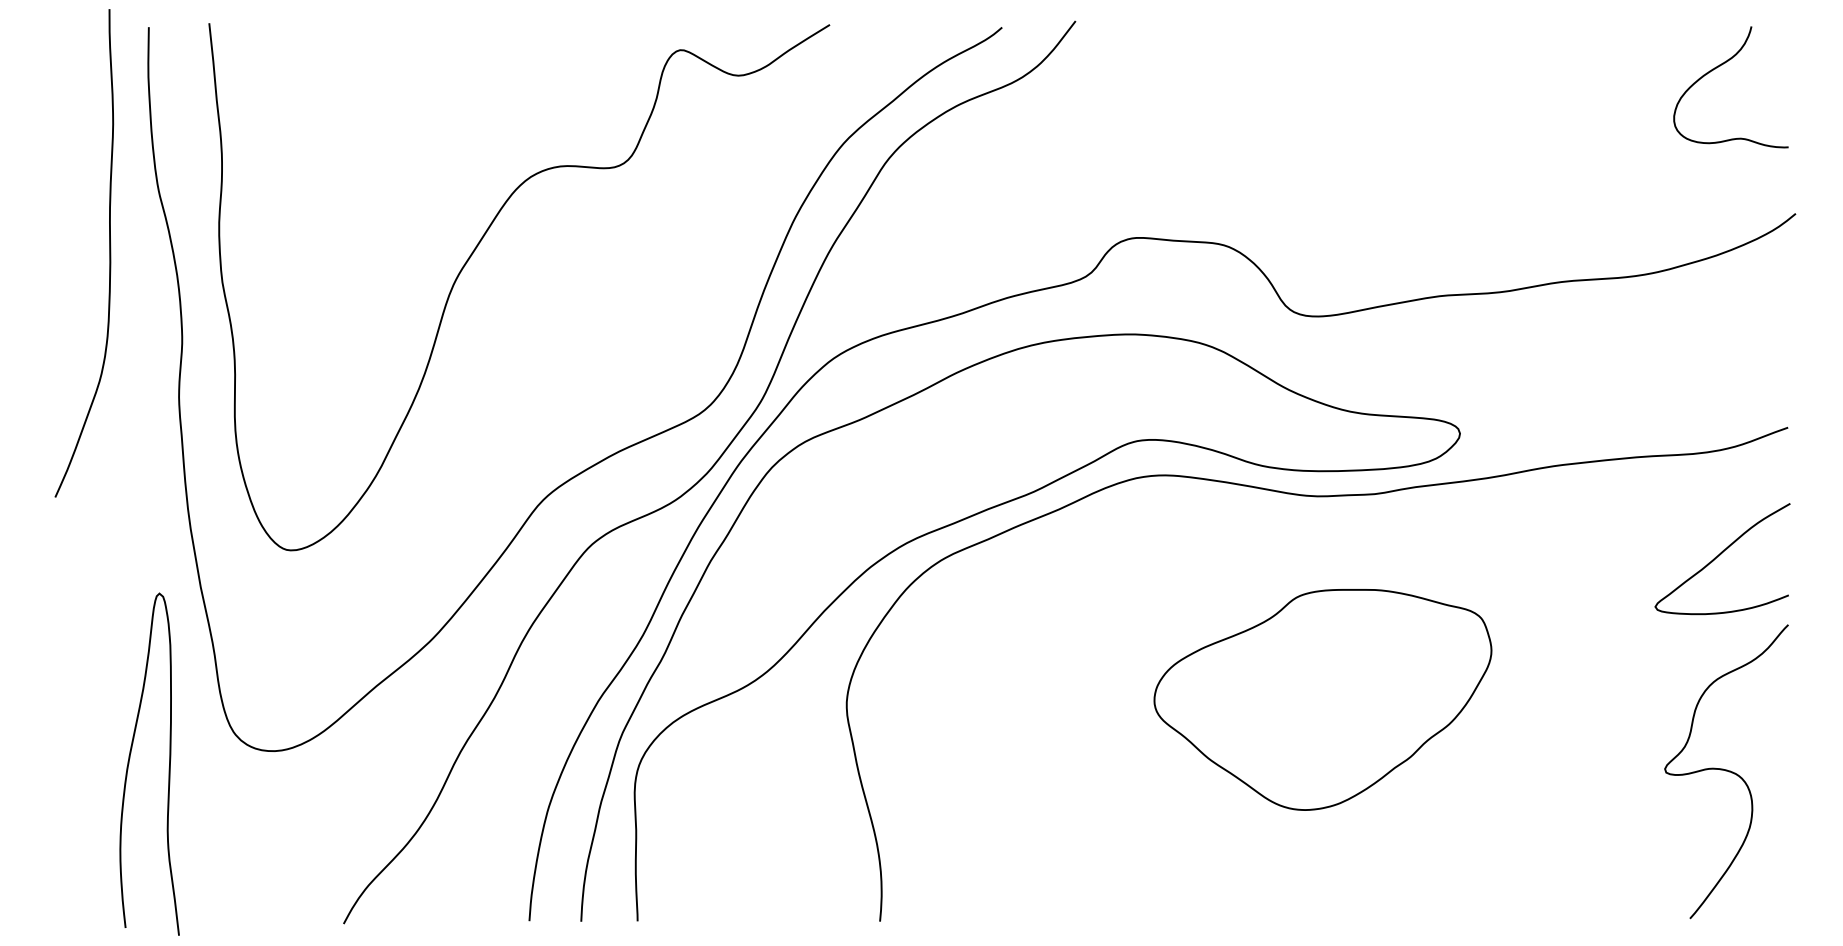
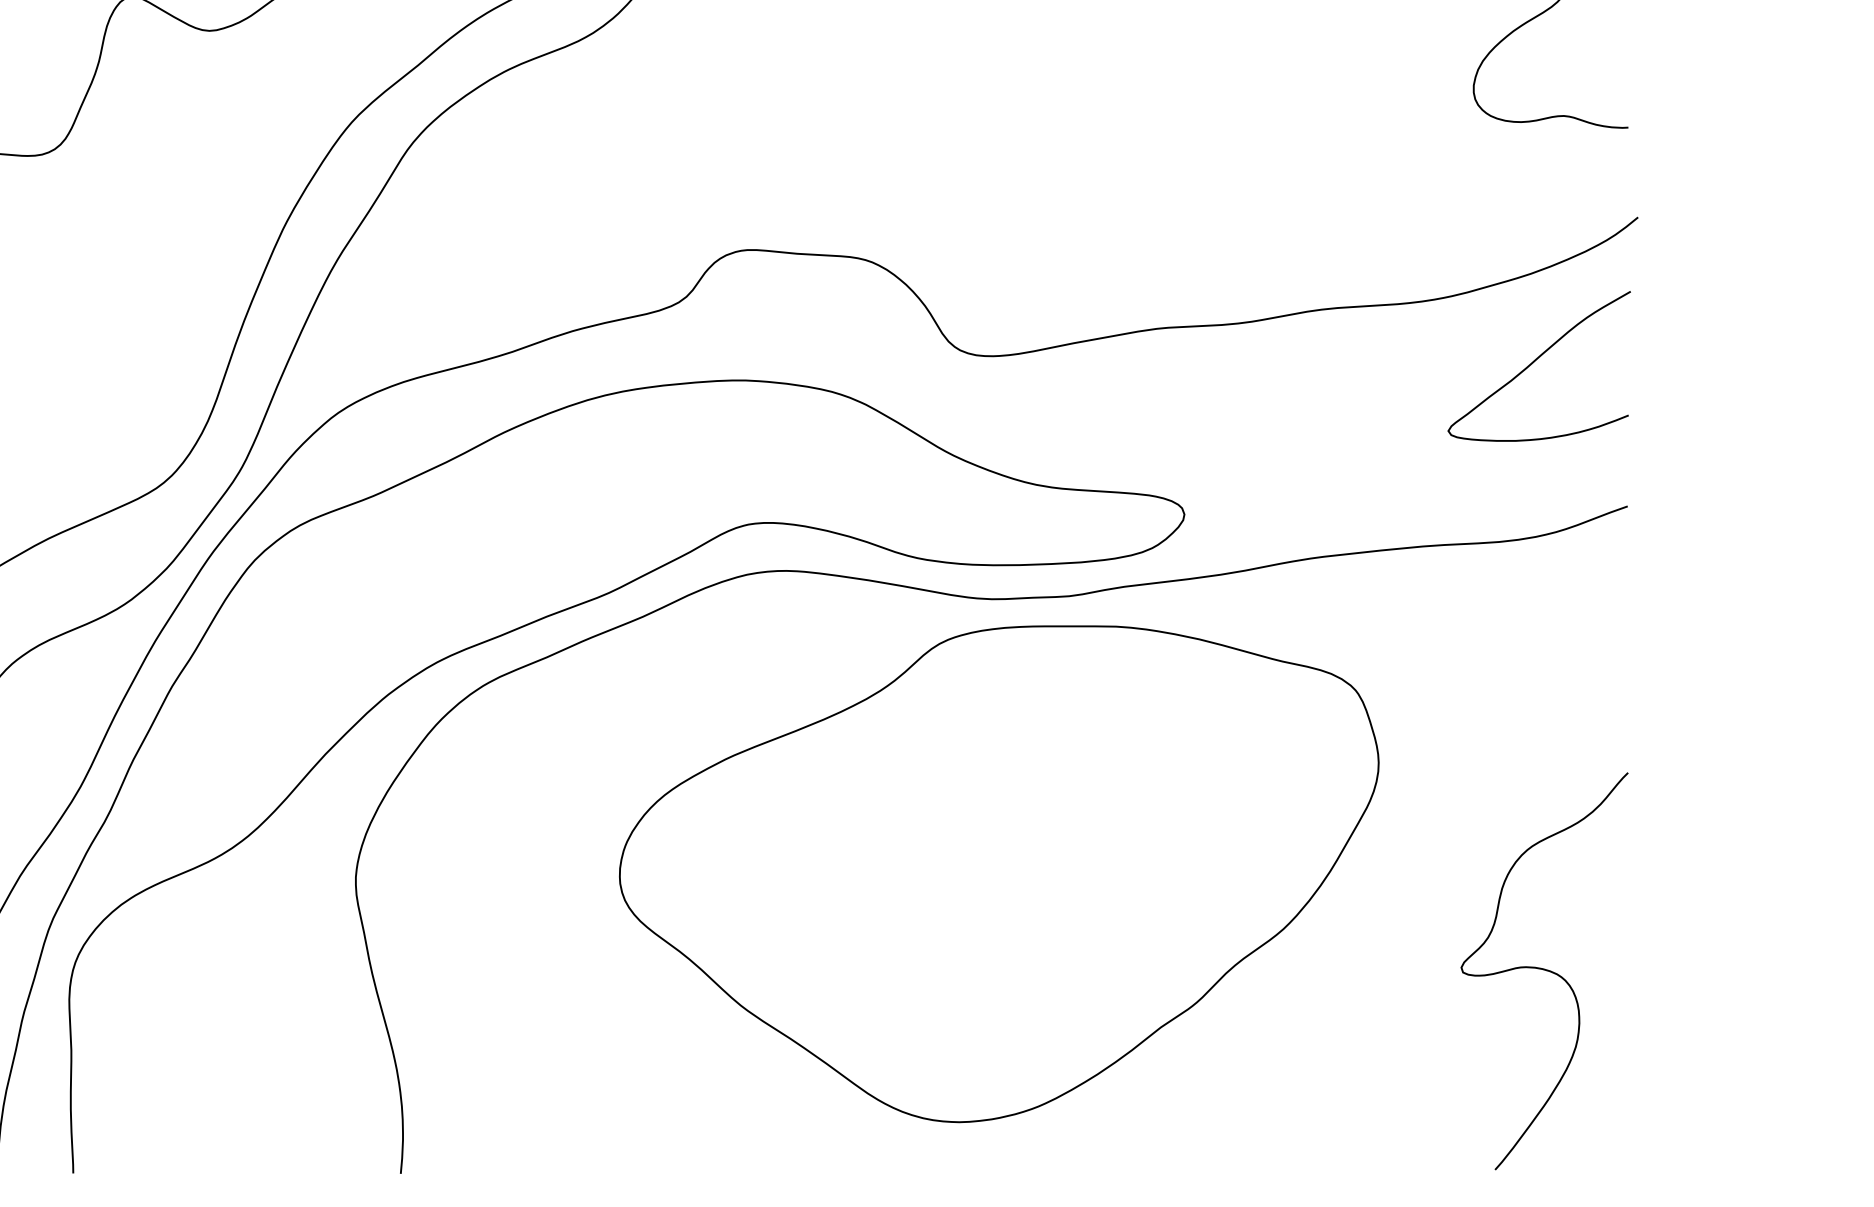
curve: (1719, 556) -> (1534, 362), moved
part: (1322, 699) -> (998, 873), size x1.67

